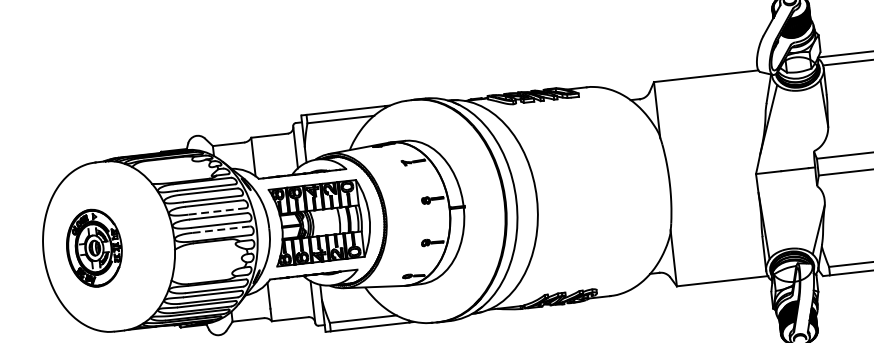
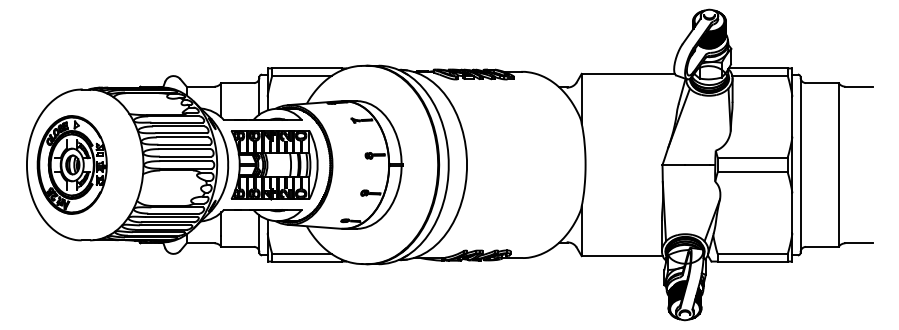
line: (217, 211) -> (184, 144), dashed -> solid
line: (220, 230) -> (185, 161), dashed -> solid
part: (93, 247) -> (71, 164), size x1.43

